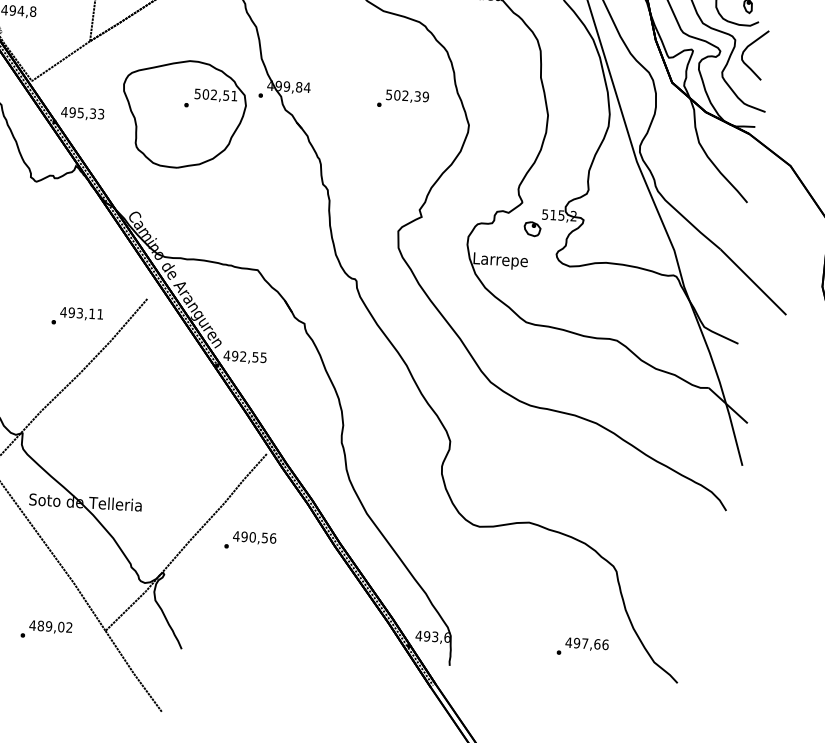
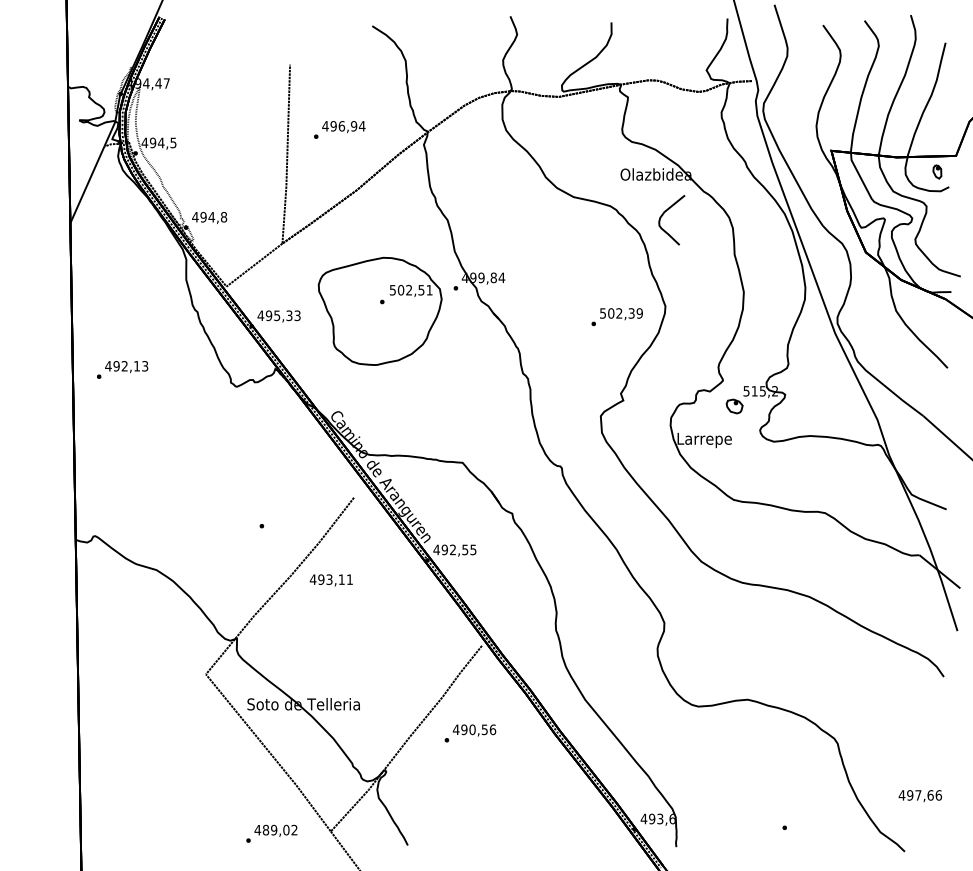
curve: (746, 49) -> (663, 215), moved
text: (402, 99) -> (616, 317), moved
text: (80, 314) -> (330, 580), moved
text: (586, 644) -> (919, 796), moved

